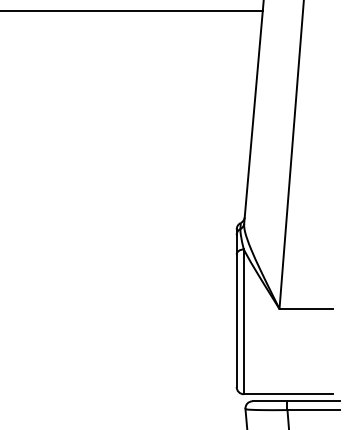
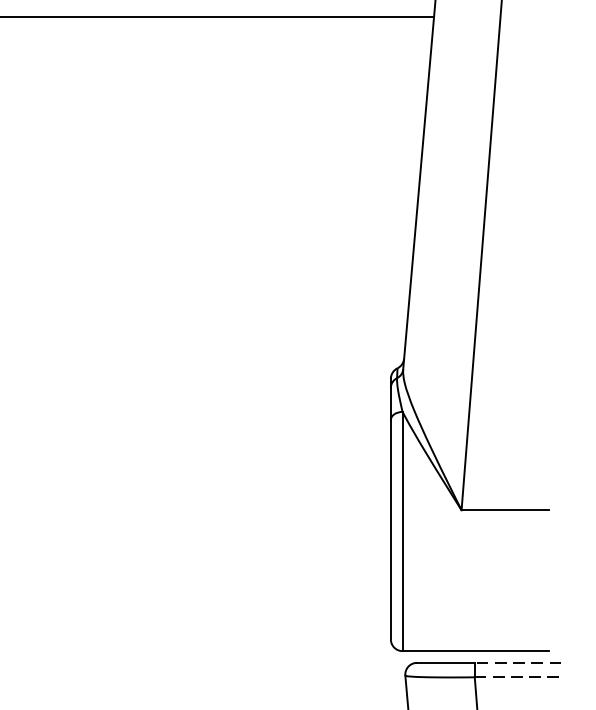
line: (313, 401) -> (517, 663), solid -> dashed
line: (314, 410) -> (519, 678), solid -> dashed

